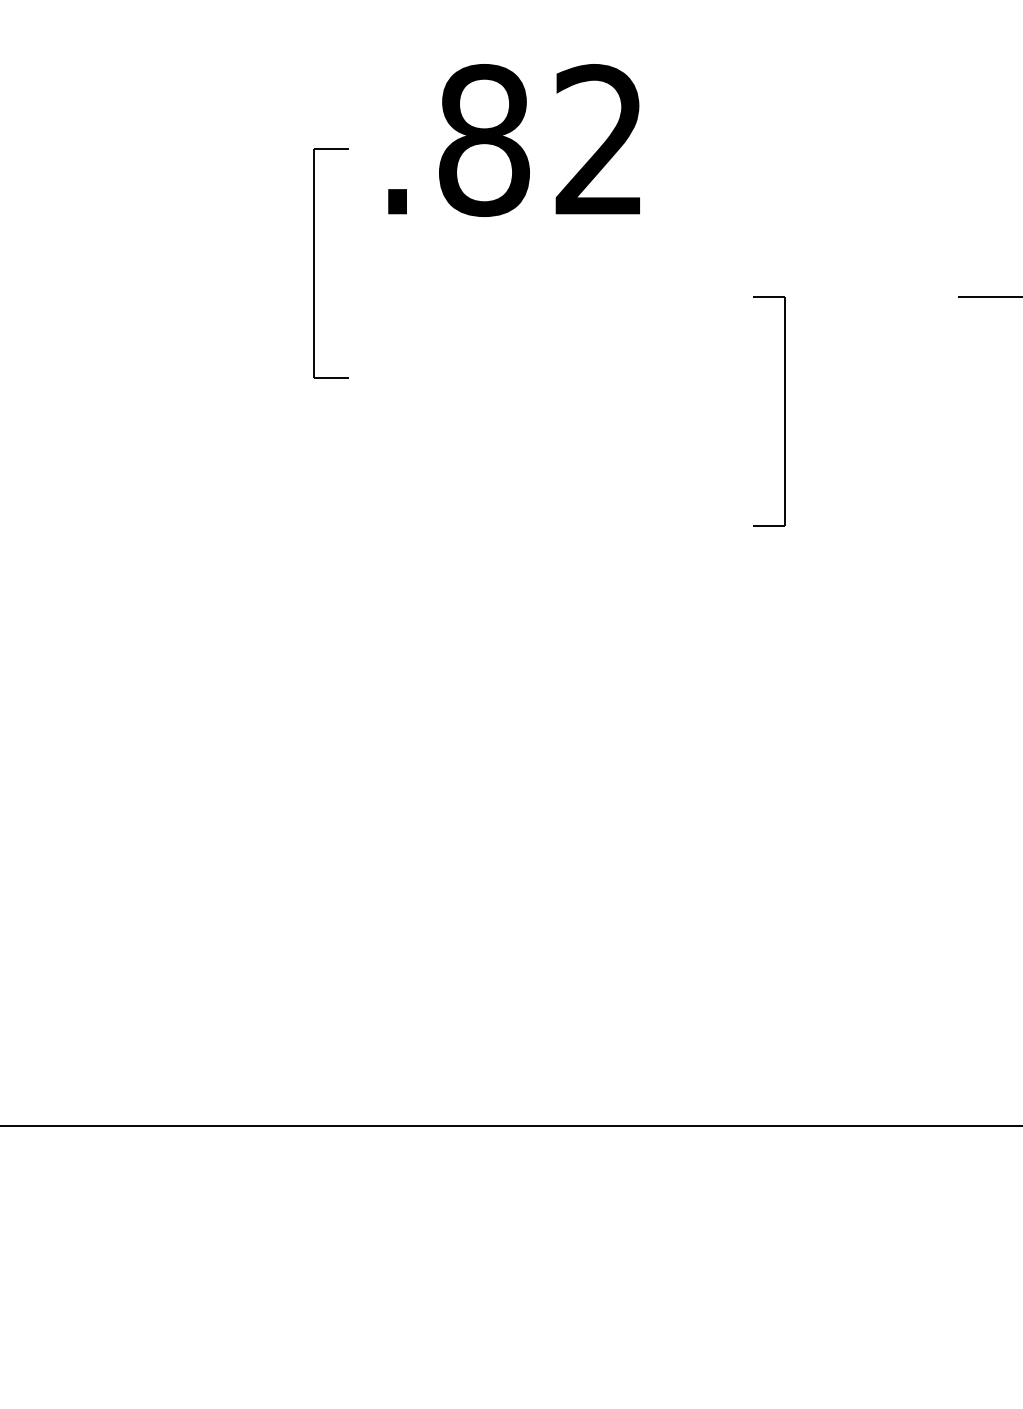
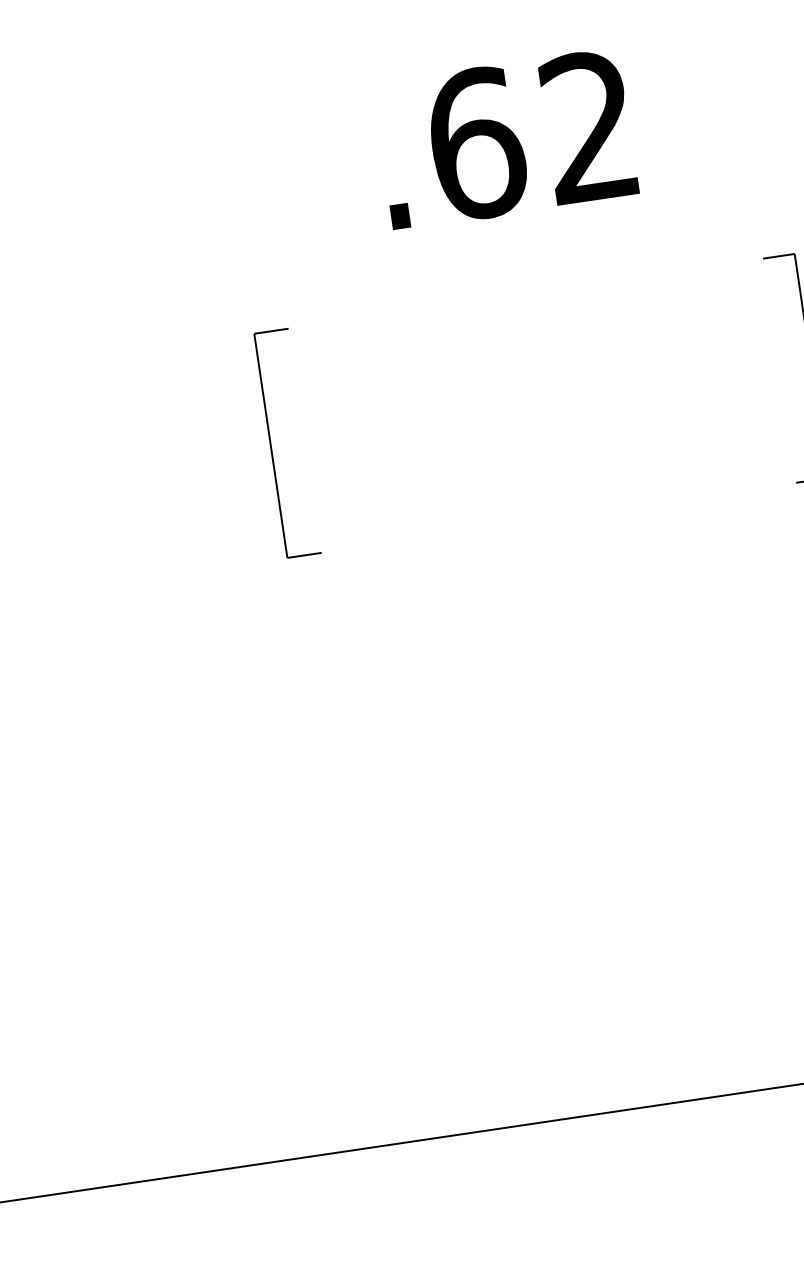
text: (484, 140) -> (476, 143), .82 -> .62
part: (314, 263) -> (271, 445), moved

